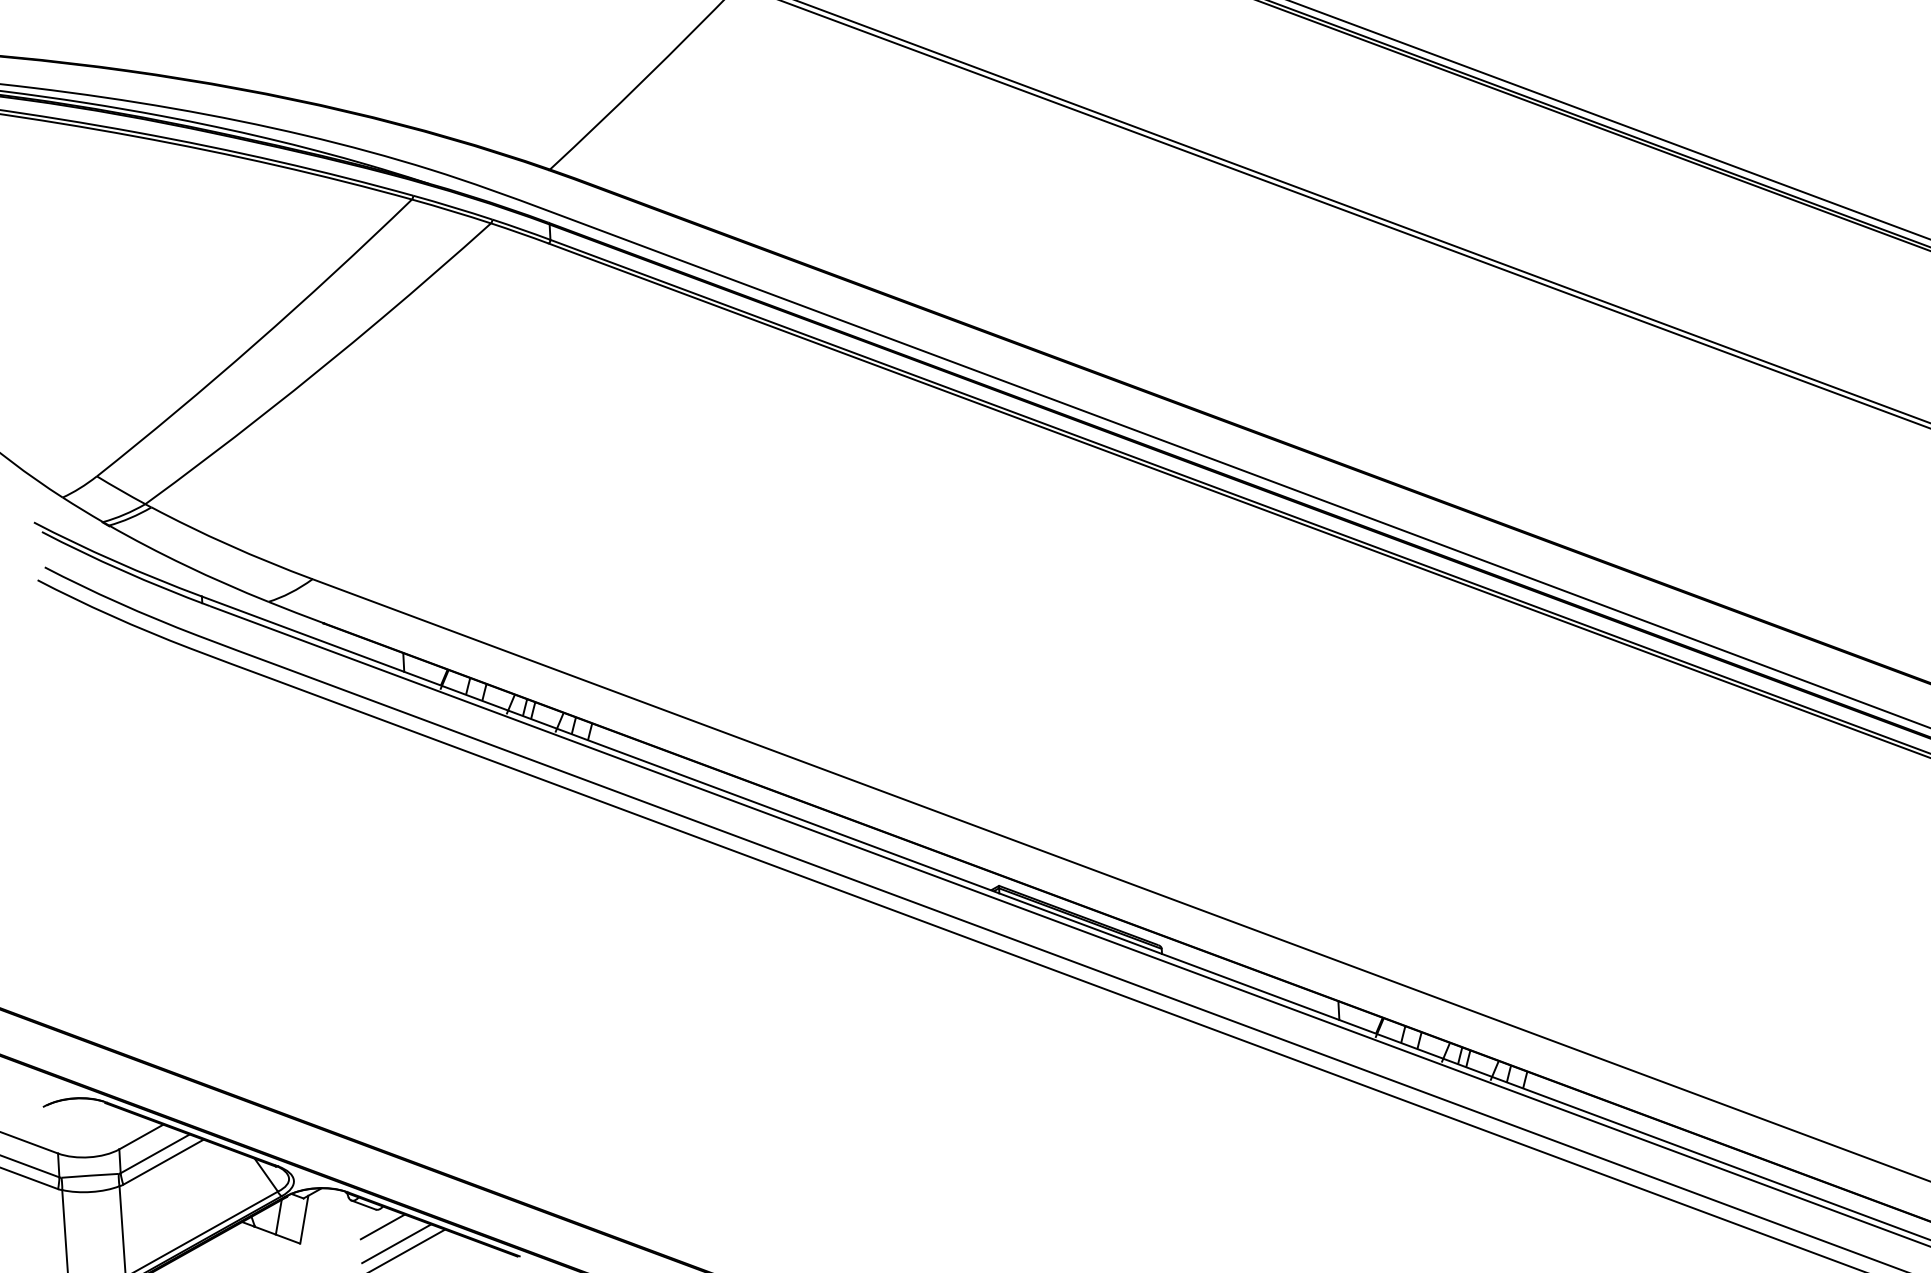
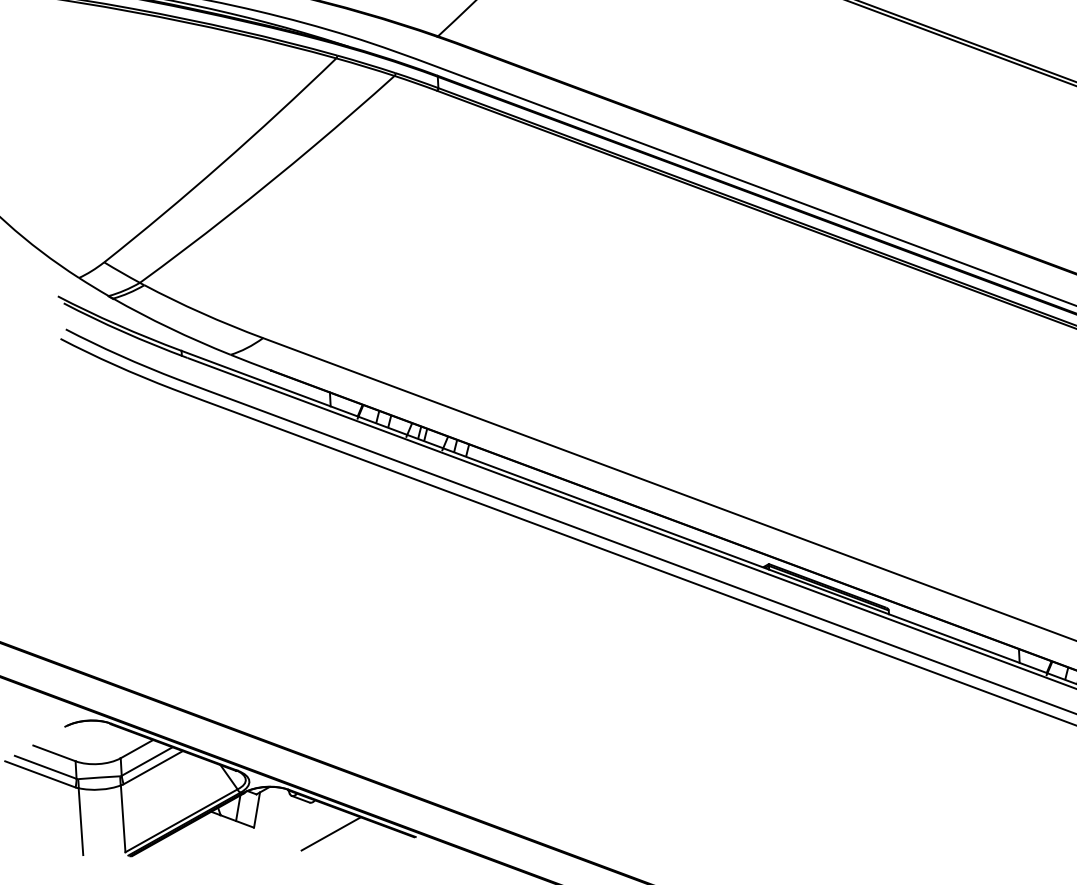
line: (382, 1226) -> (314, 815), removed
line: (396, 1243) -> (324, 827), removed

